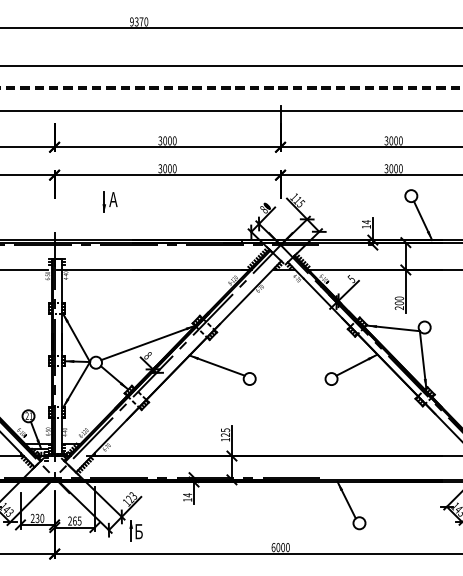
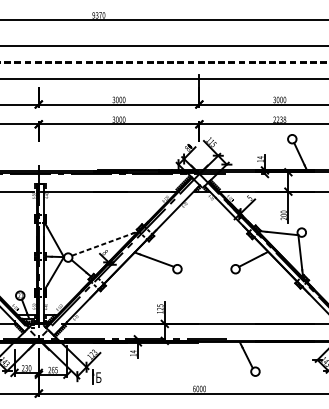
text: (393, 168) -> (279, 119), 3000 -> 2238
part: (109, 201) -> (77, 143), removed
line: (148, 342) -> (105, 243), solid -> dashed

